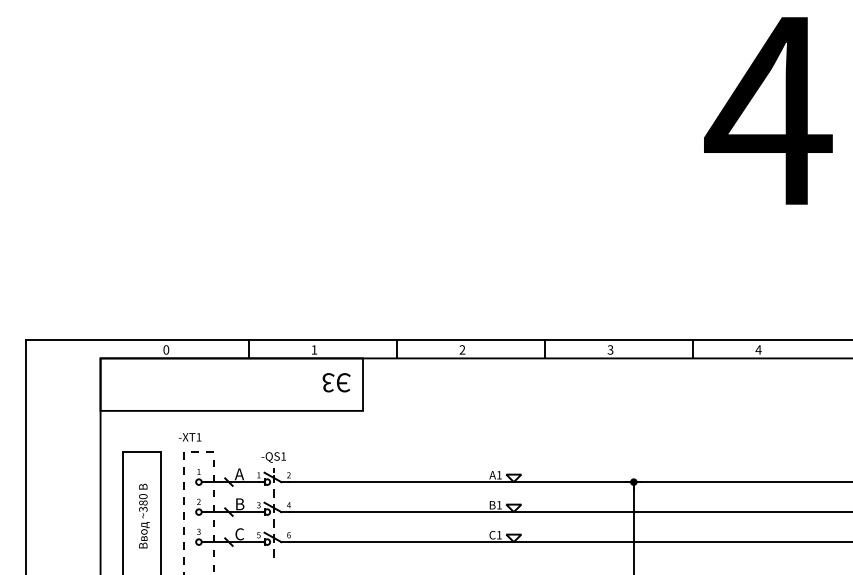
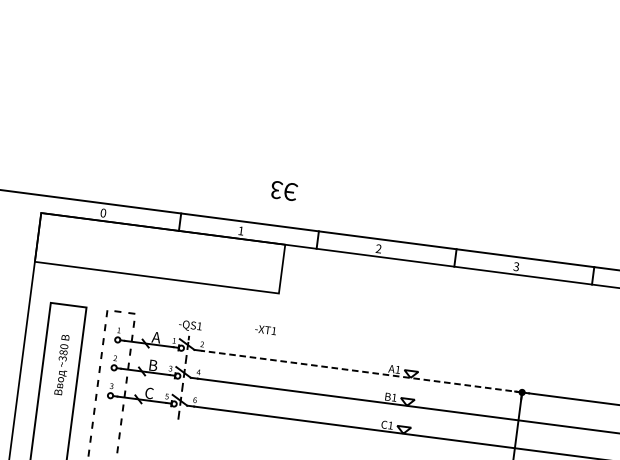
text: (336, 382) -> (284, 190), moved
text: (189, 437) -> (265, 330), moved
line: (460, 482) -> (360, 371), solid -> dashed

